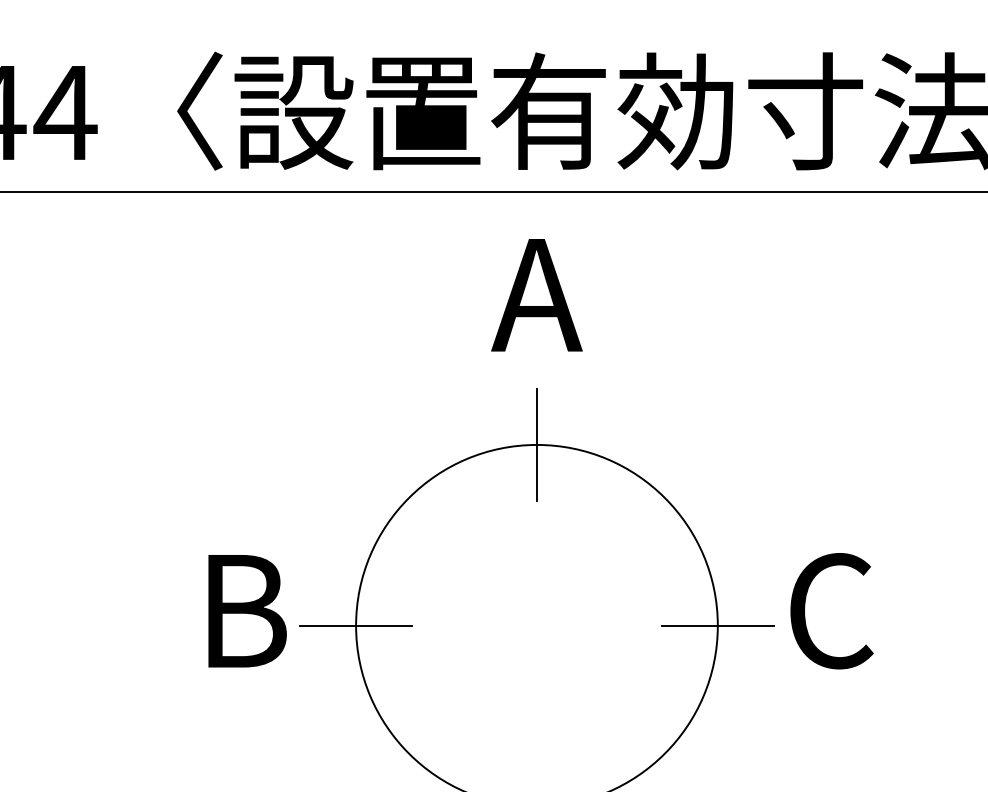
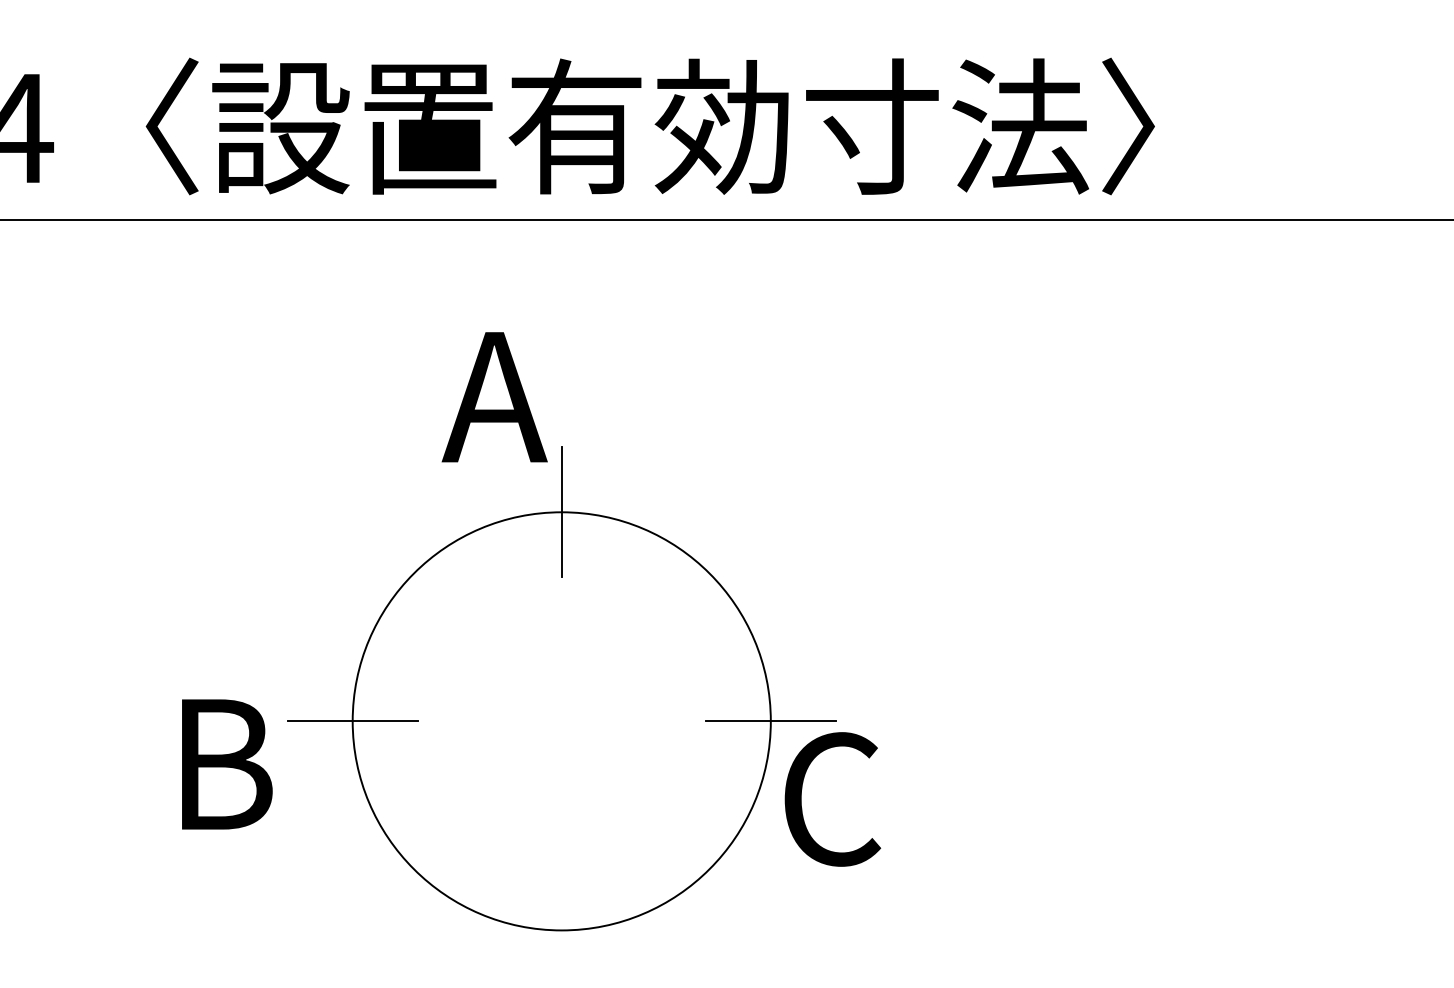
text: (536, 295) -> (494, 397), moved
text: (247, 611) -> (227, 764), moved
text: (831, 611) -> (832, 799), moved

